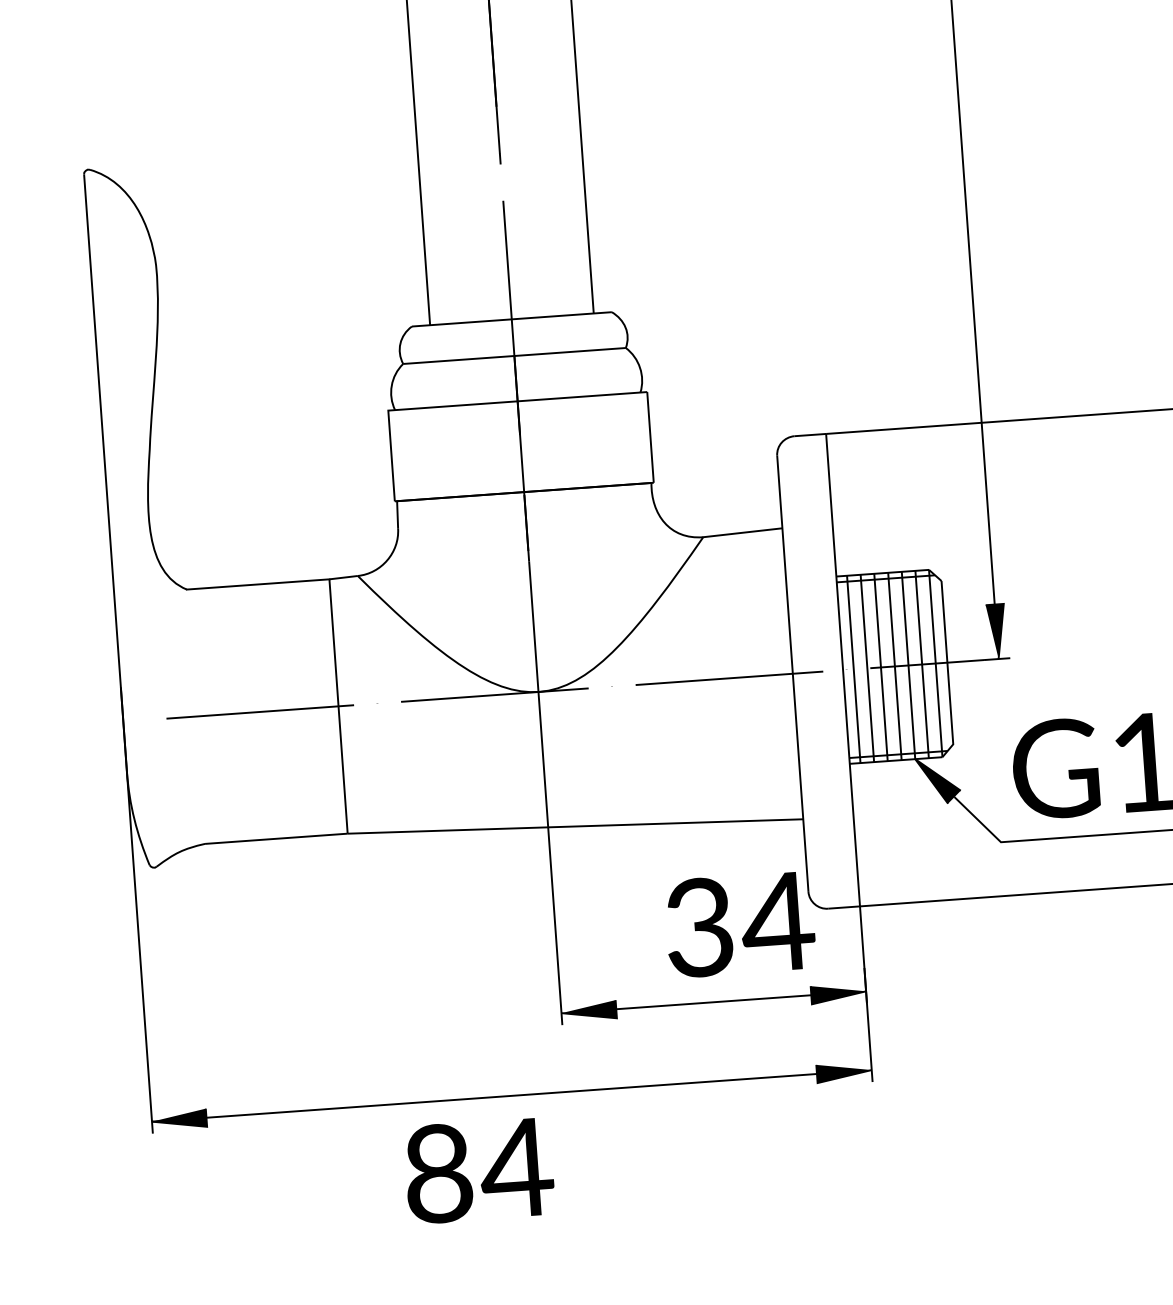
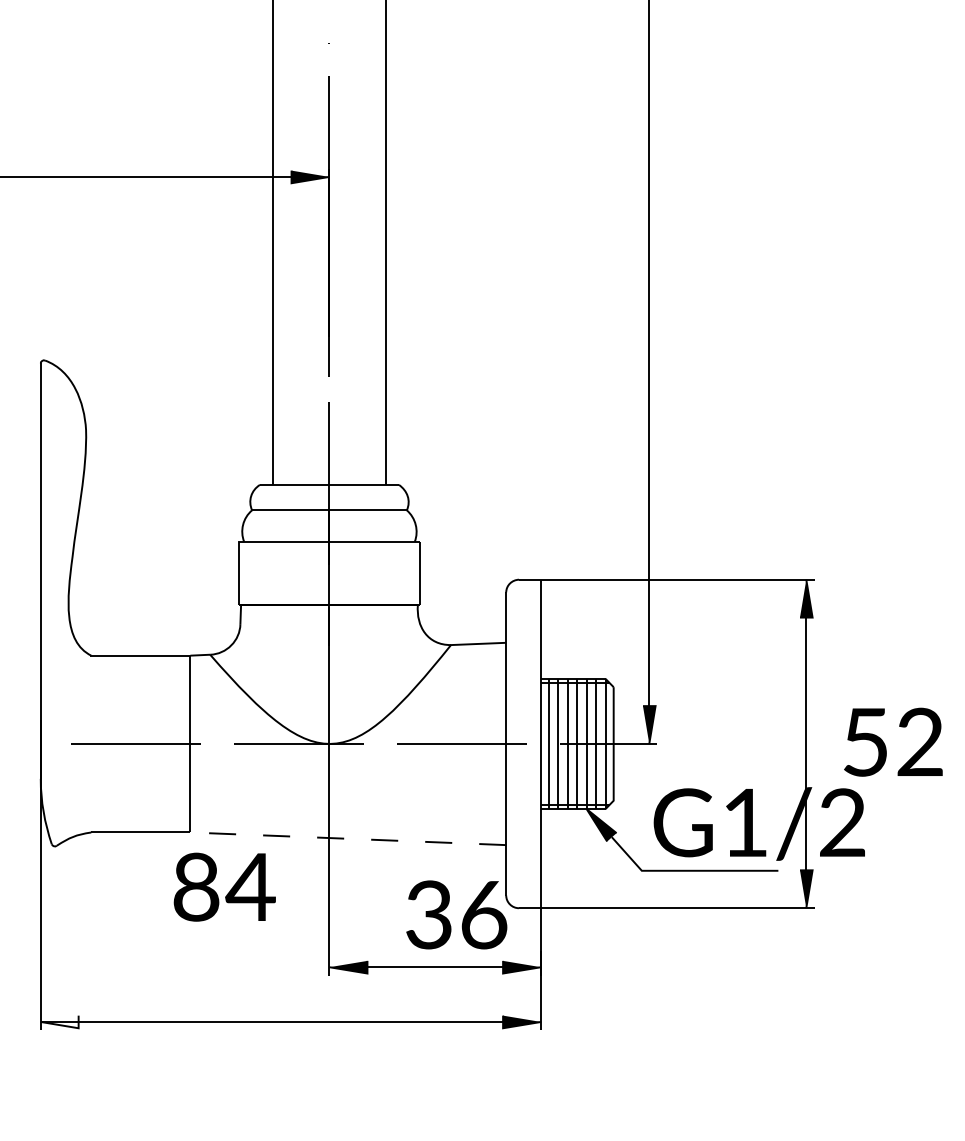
line: (574, 826) -> (347, 838), solid -> dashed
text: (777, 922) -> (483, 915), 34 -> 36
fill: (178, 1119) -> (59, 1021), removed
text: (478, 1169) -> (224, 886), moved

